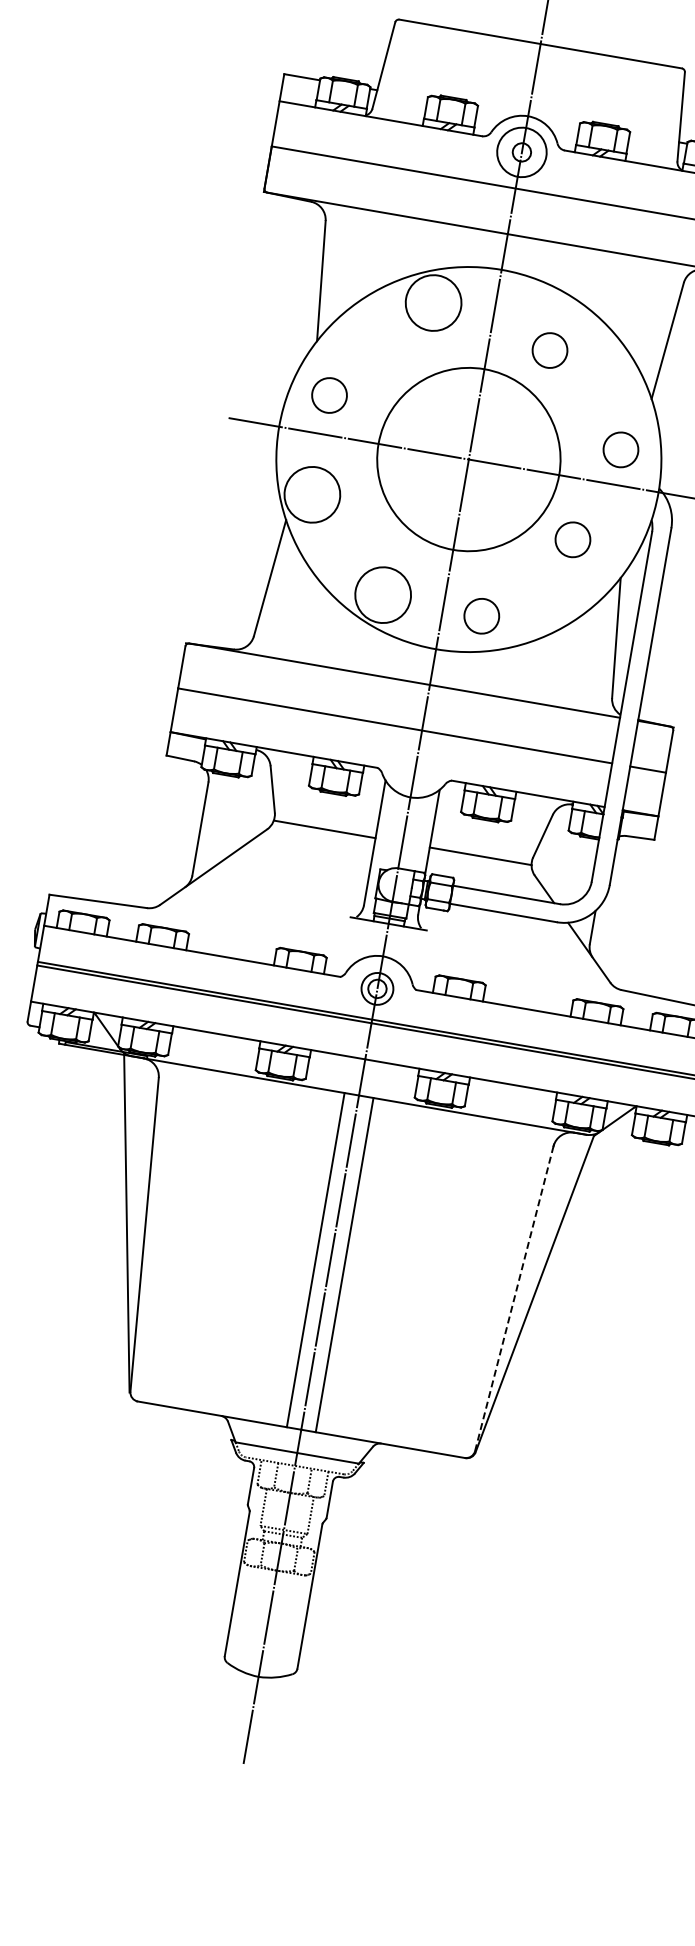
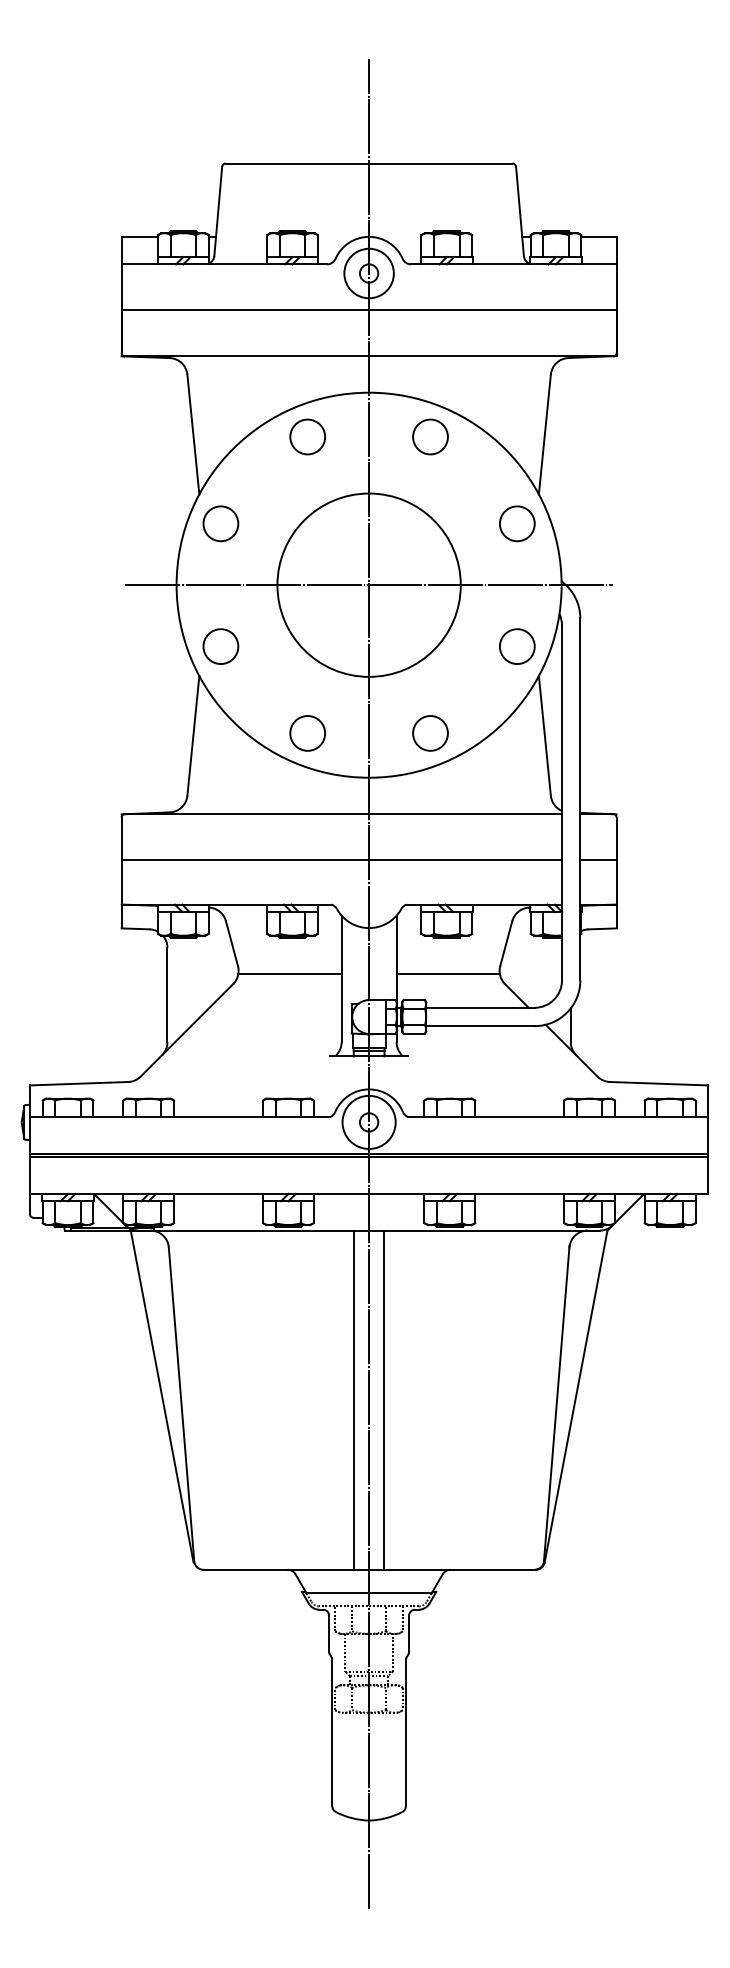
circle: (433, 302) -> (307, 436), size x0.62
circle: (550, 350) -> (430, 436), moved
circle: (329, 395) -> (220, 523), moved
circle: (621, 449) -> (517, 523), moved
circle: (312, 494) -> (220, 646), size x0.62
circle: (573, 539) -> (517, 646), moved
circle: (382, 595) -> (307, 733), size x0.62
circle: (481, 616) -> (430, 733), moved
circle: (376, 988) -> (368, 1122), size x1.67
line: (514, 1297) -> (556, 1403), dashed -> solid

